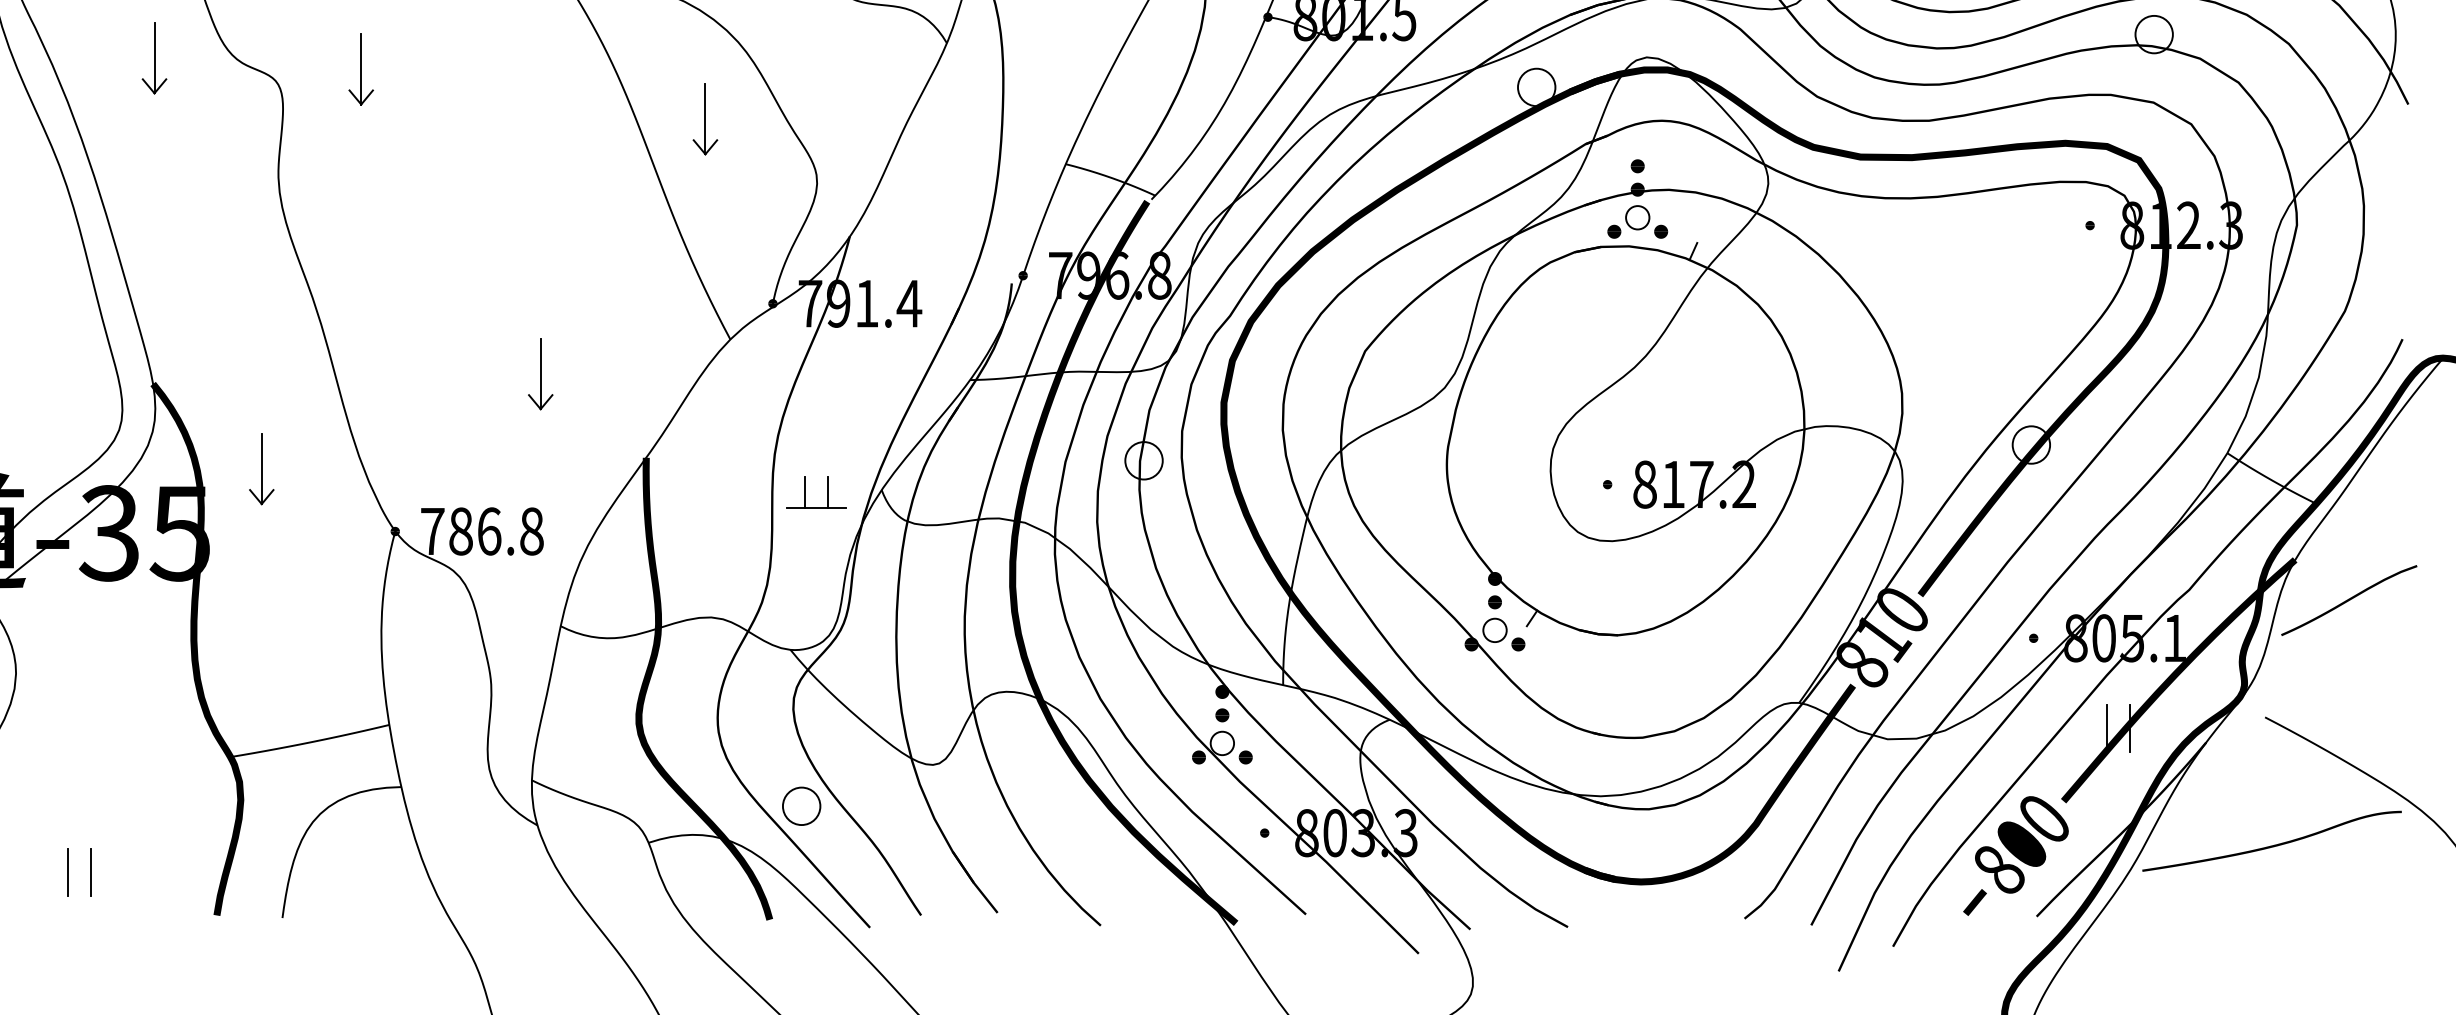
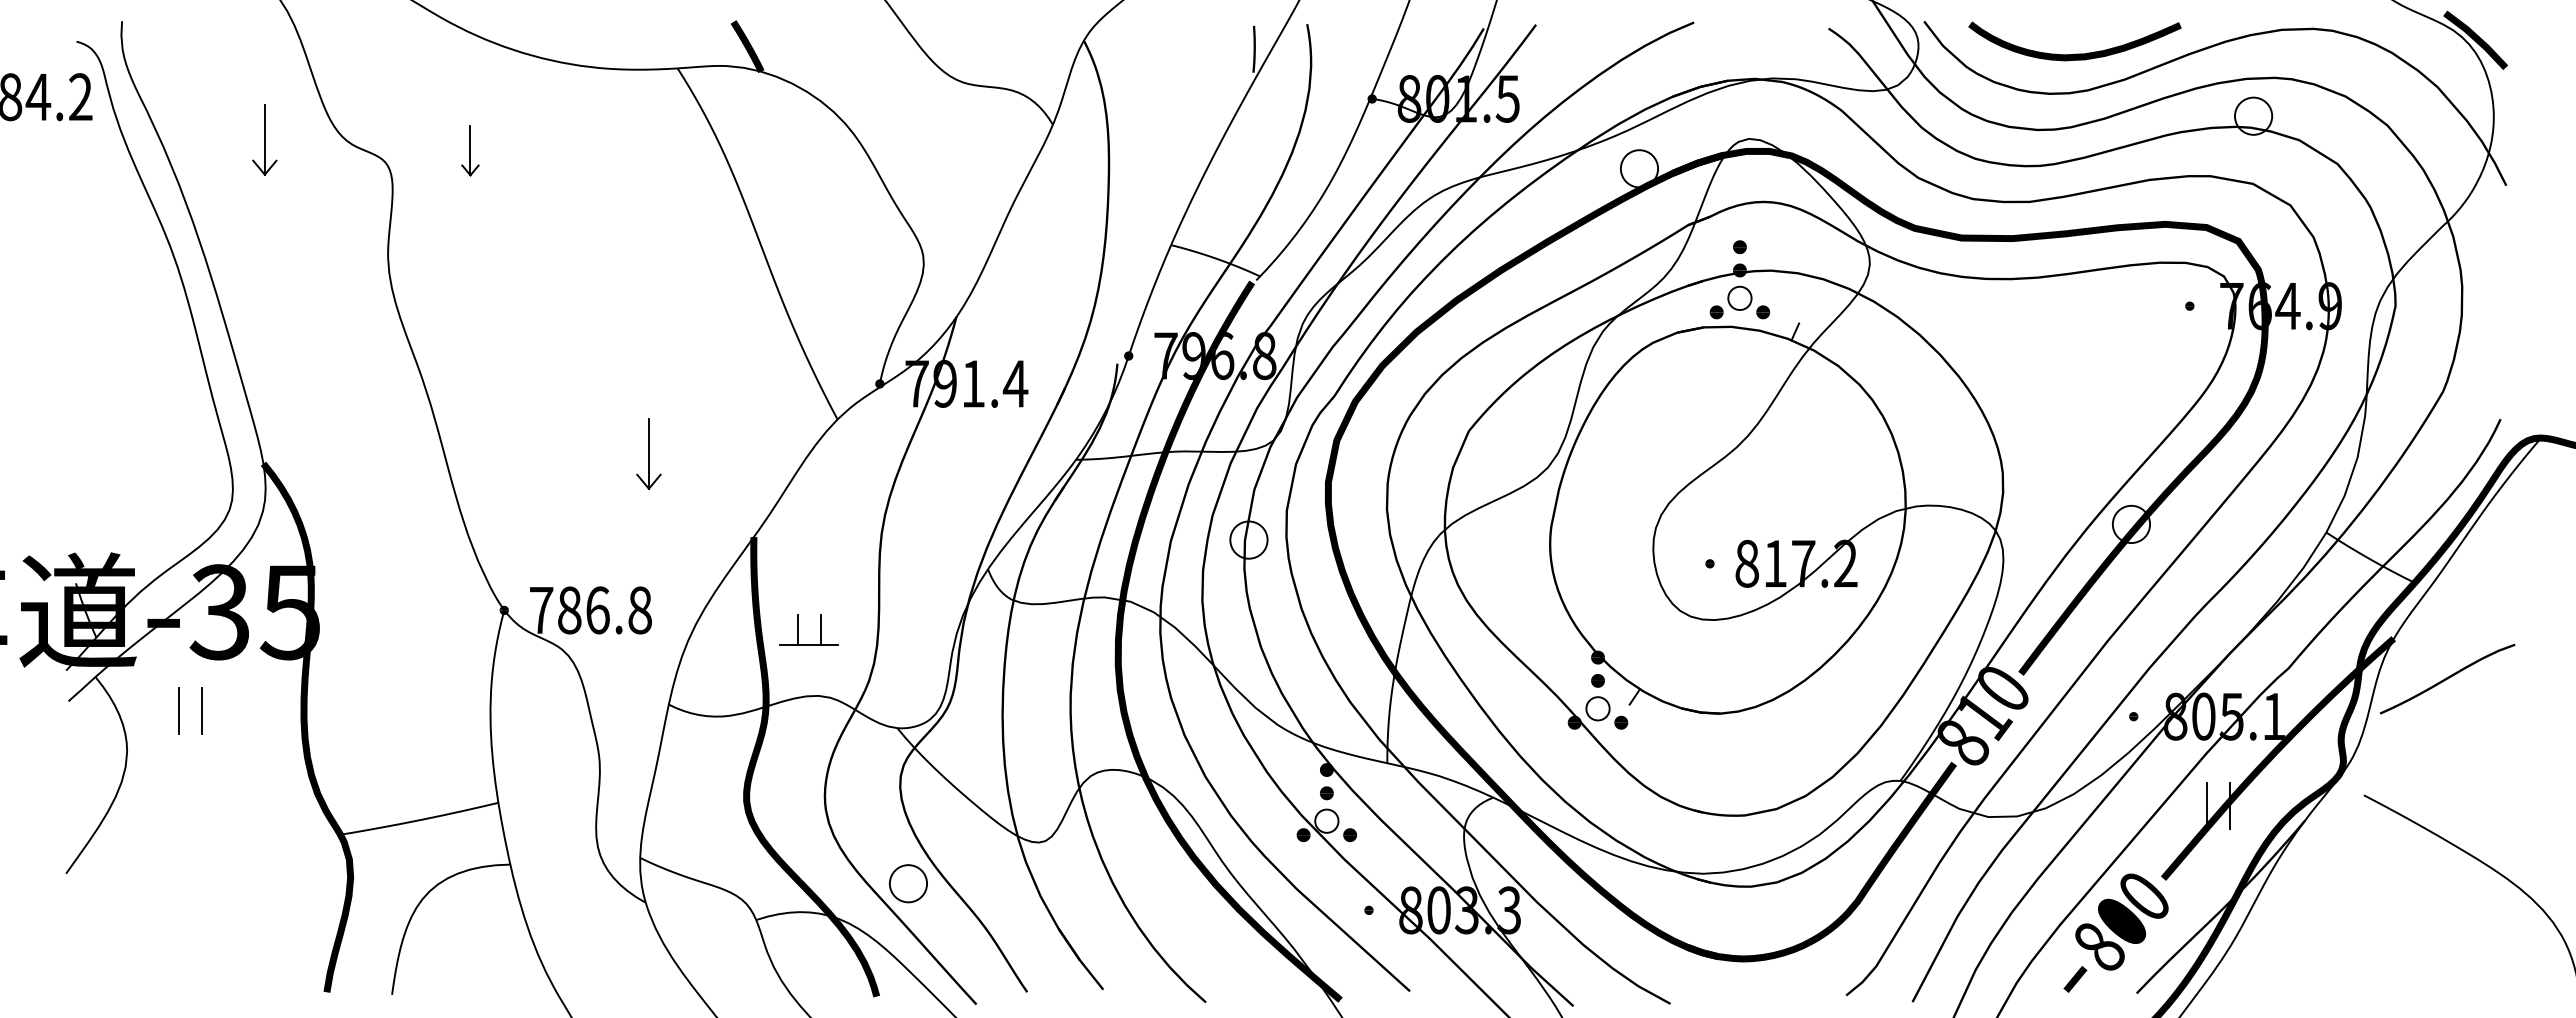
part: (361, 69) -> (470, 150), size x0.7
part: (705, 119) -> (812, 200), removed
text: (2181, 225) -> (2280, 306), 812.3 -> 764.9
part: (261, 469) -> (371, 548), removed
part: (805, 492) -> (798, 629), moved
curve: (2271, 845) -> (2370, 922), removed
part: (68, 872) -> (179, 710), moved

